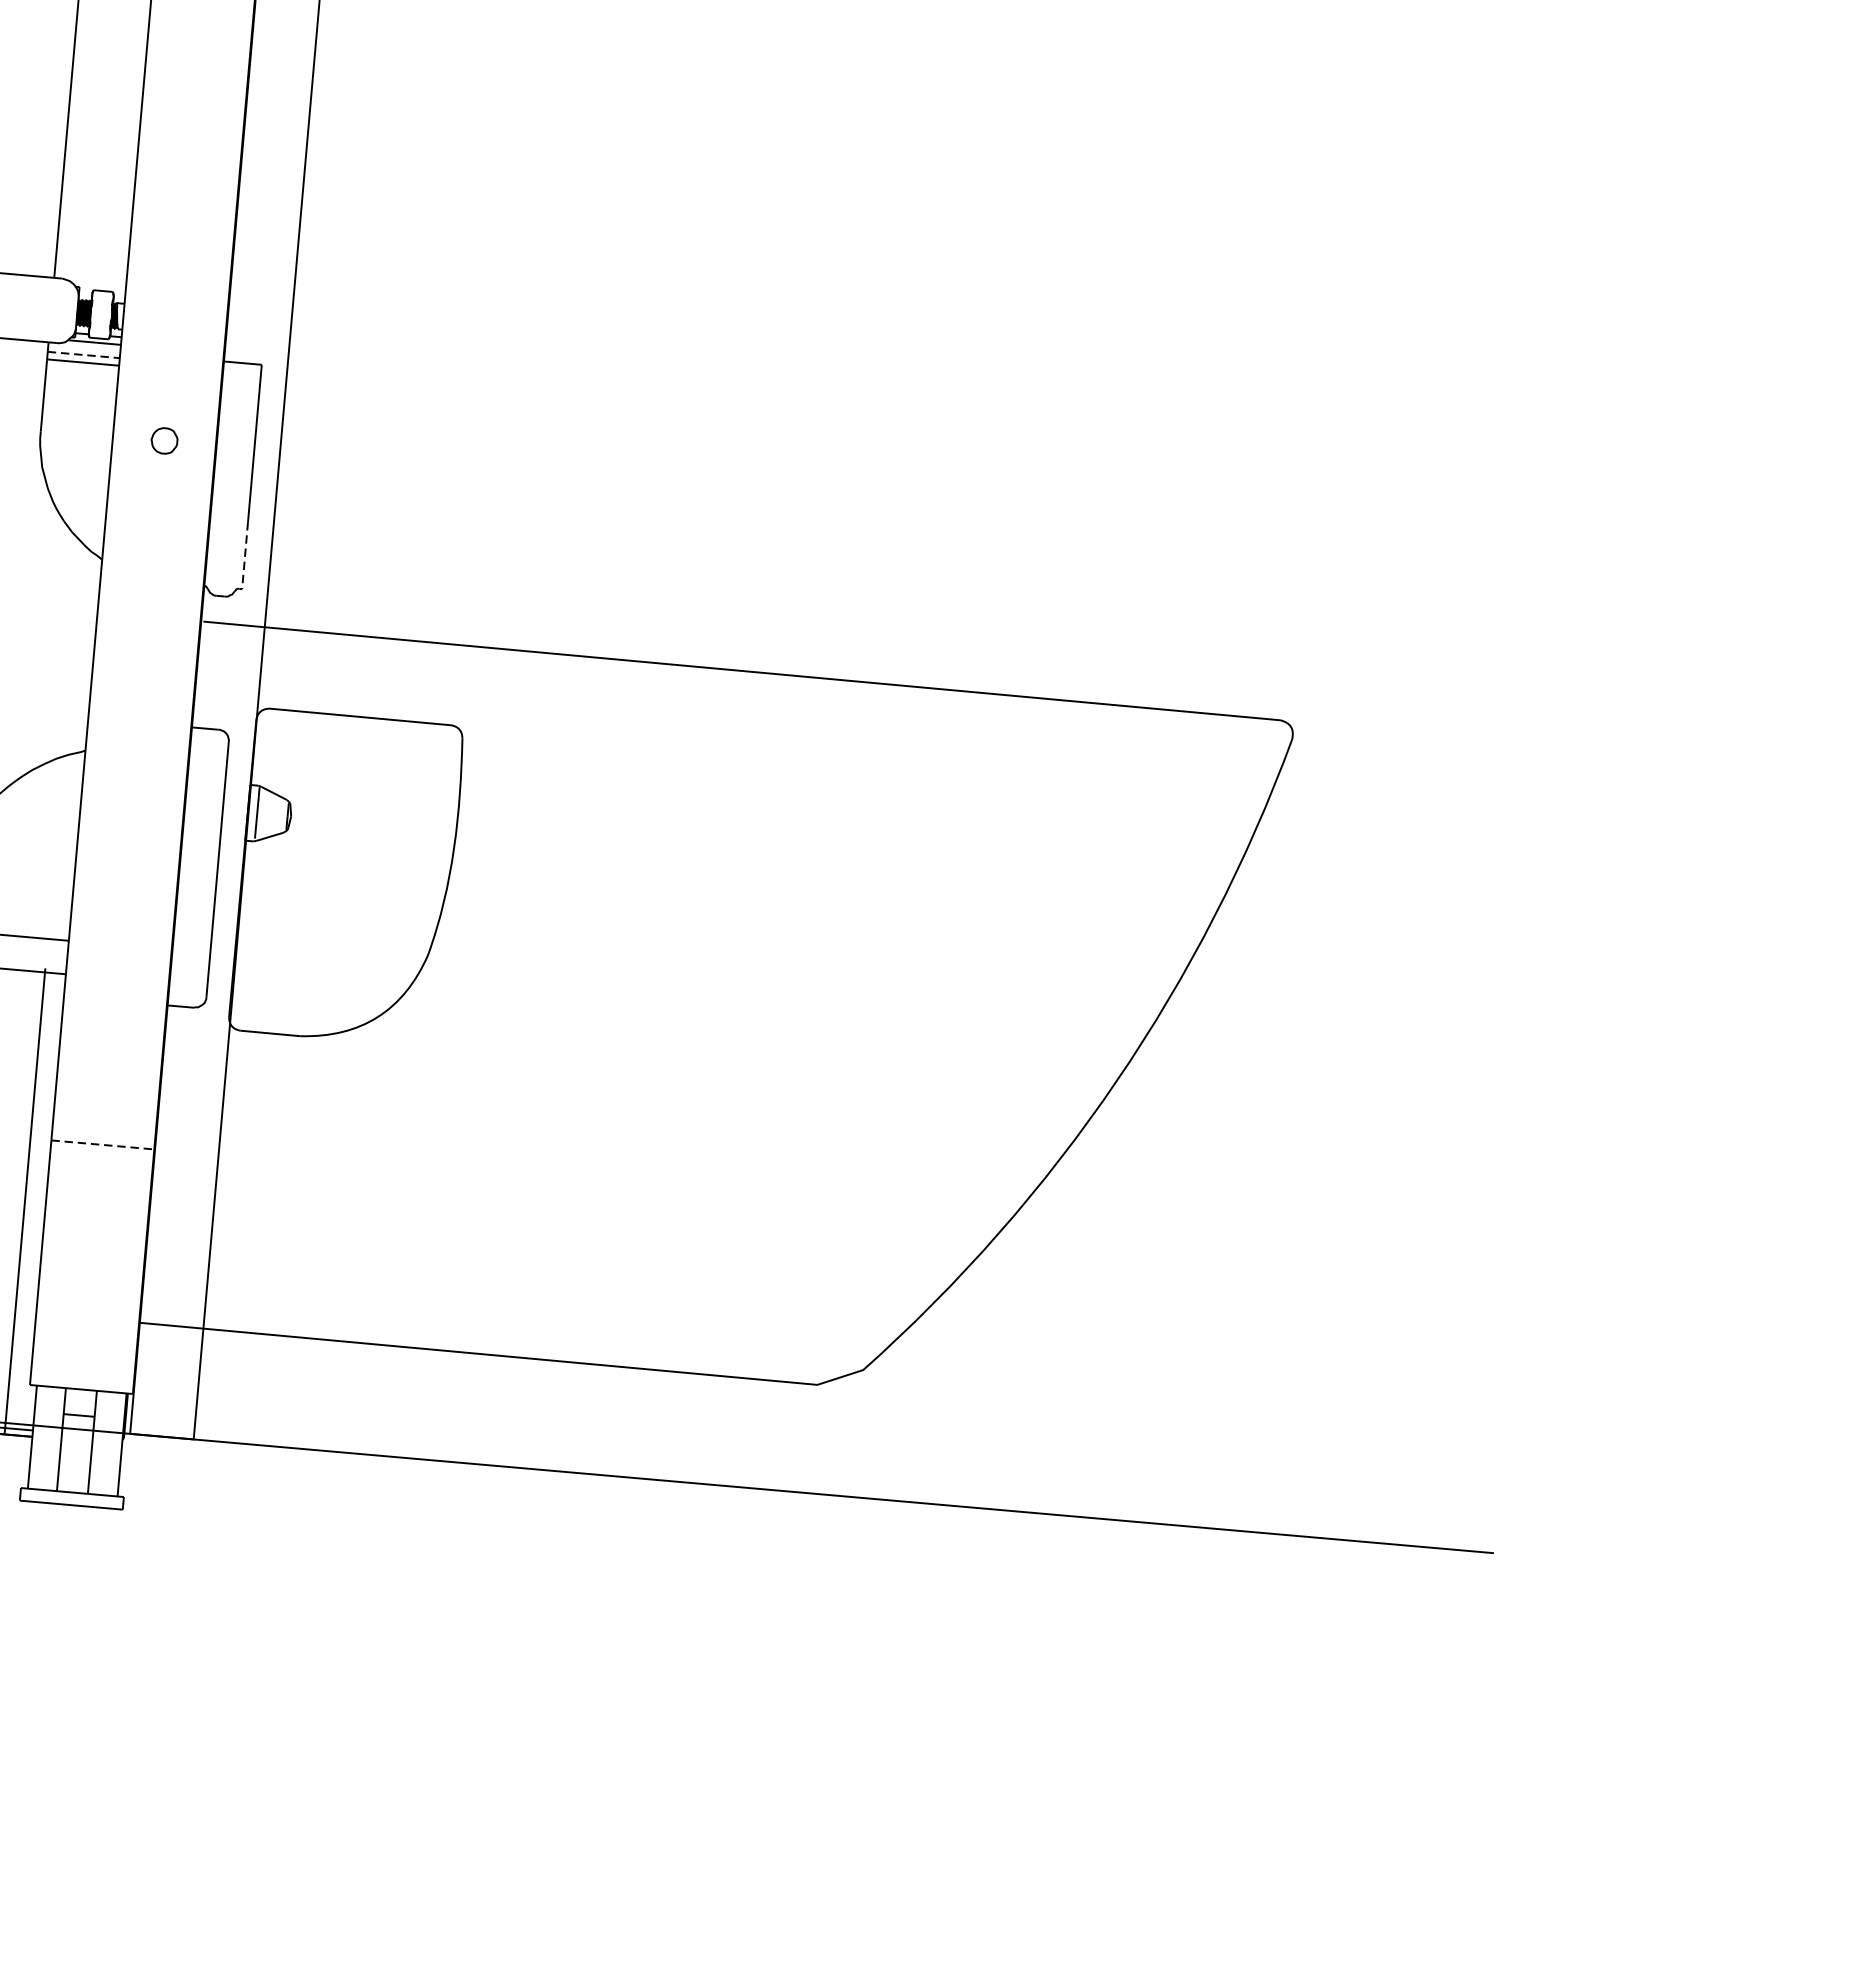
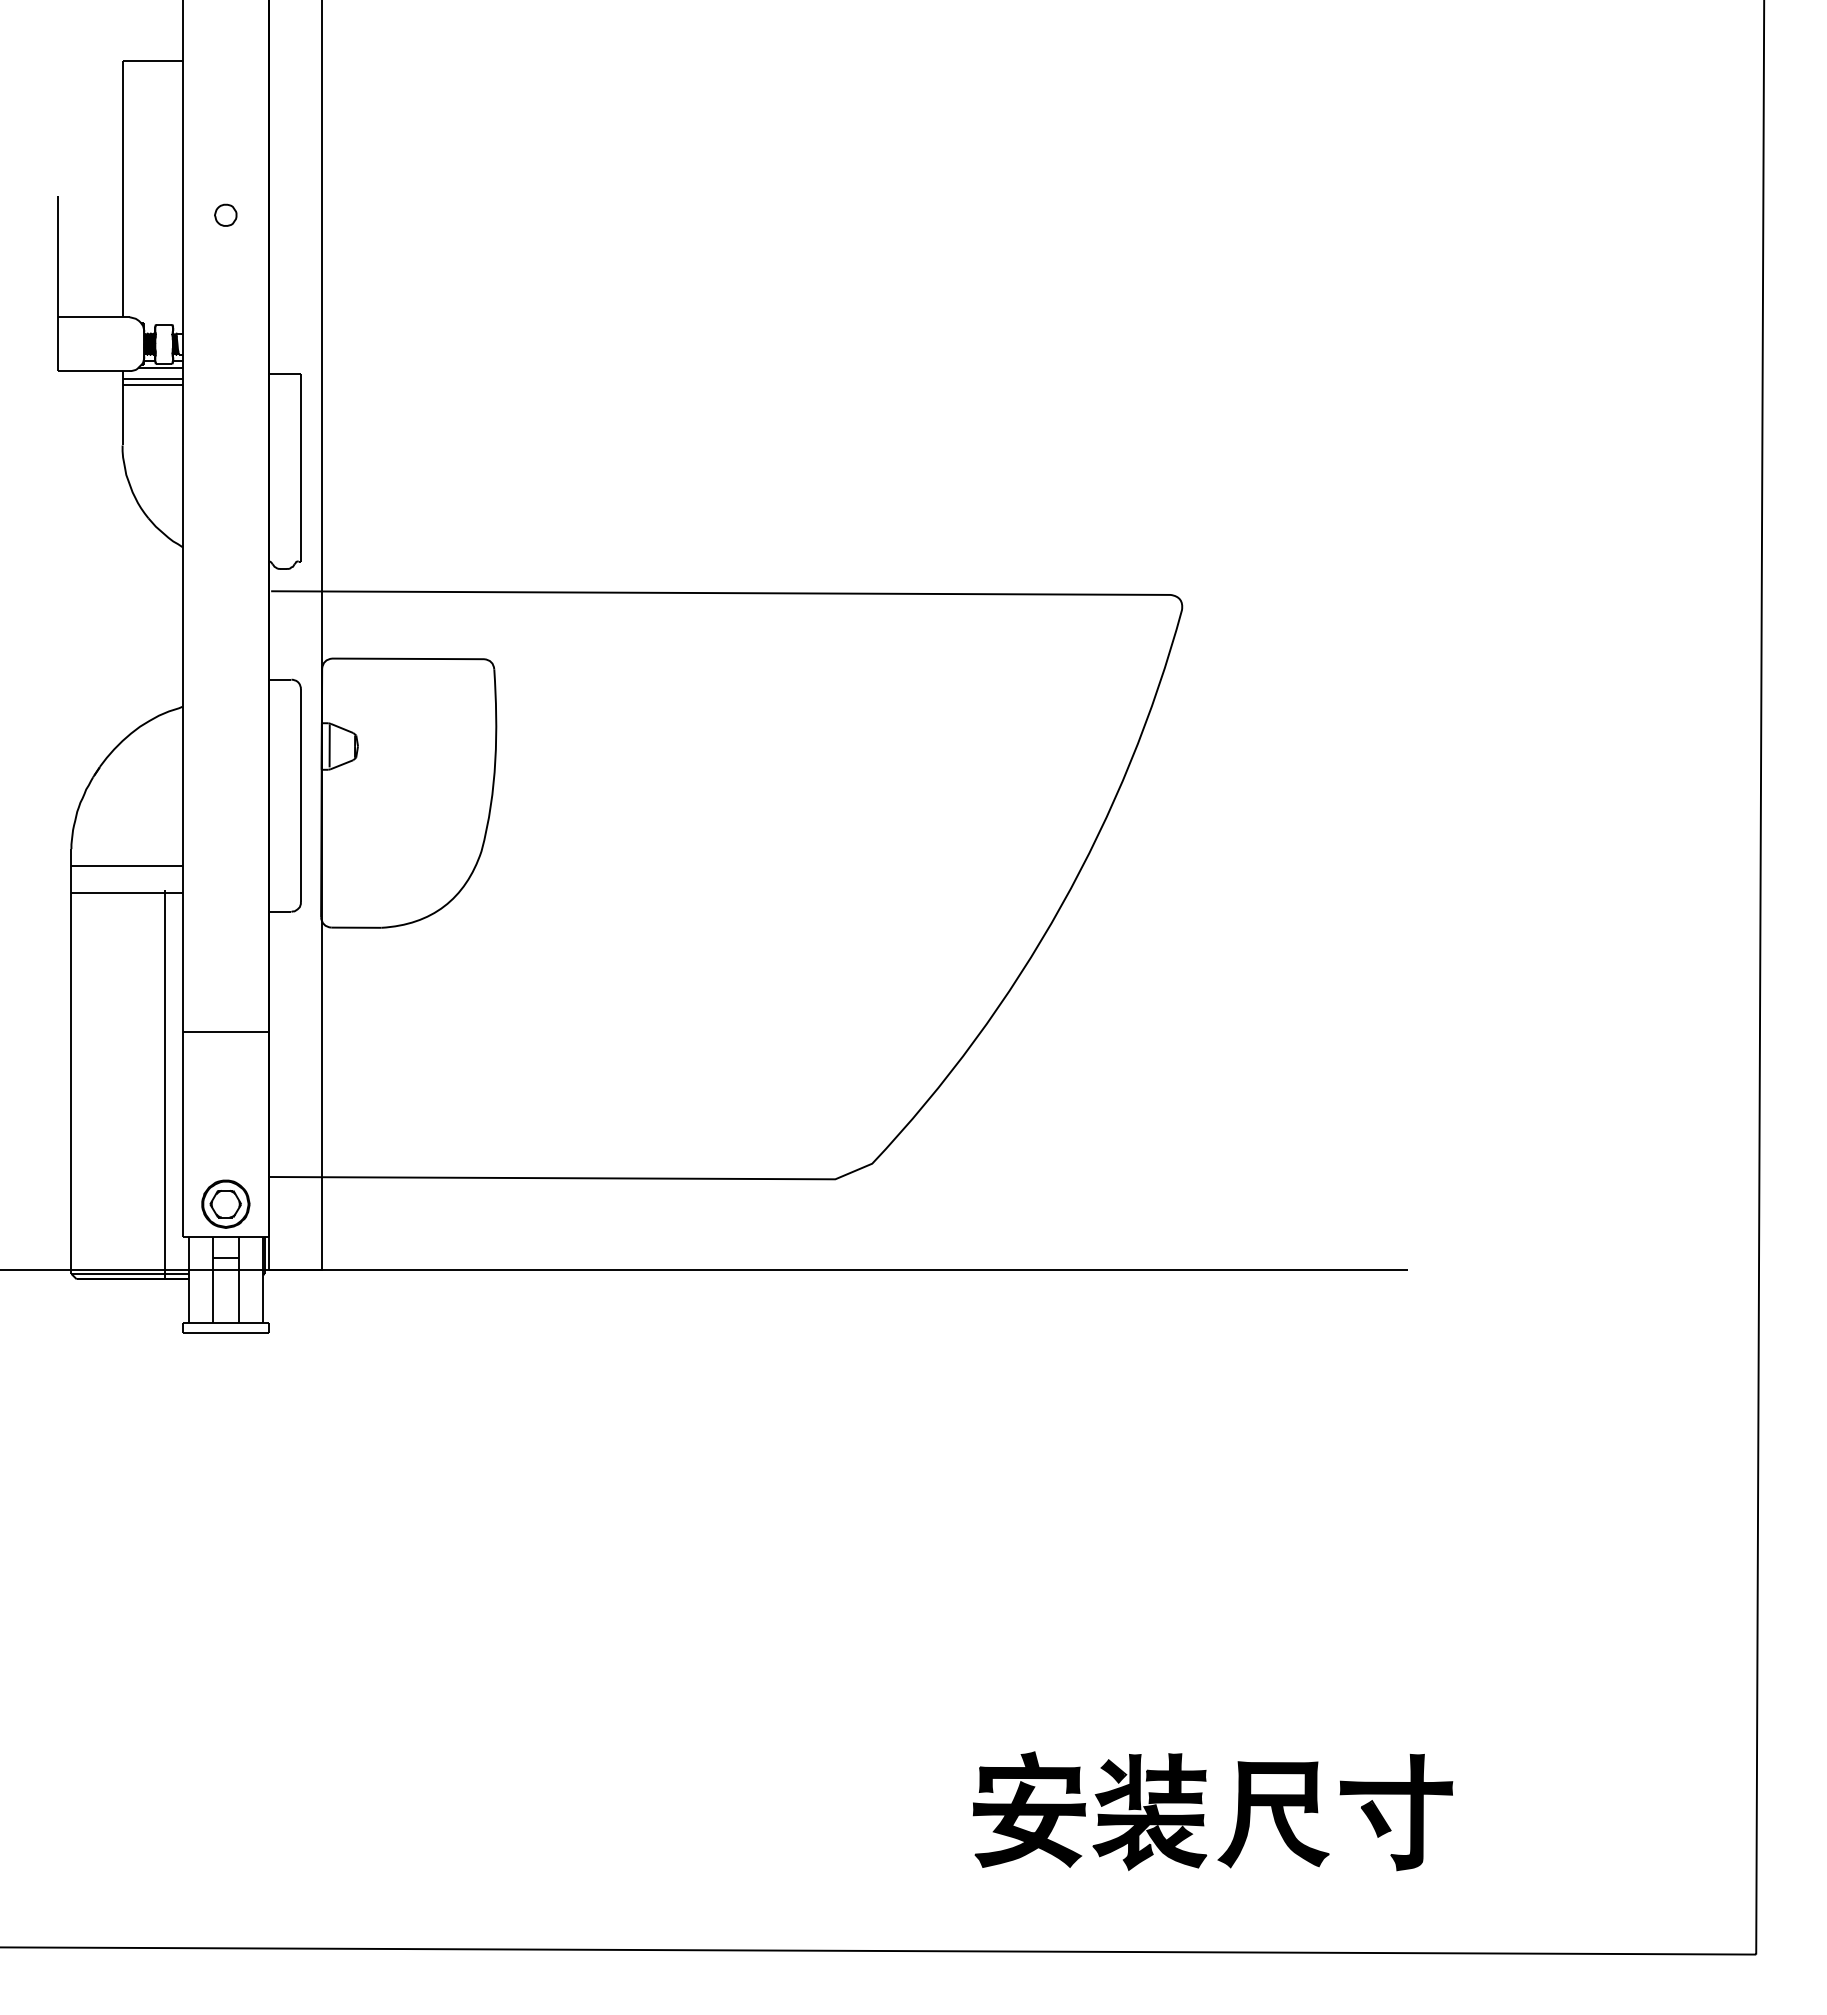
line: (84, 354) -> (153, 378), dashed -> solid
part: (164, 439) -> (225, 214), moved
line: (244, 555) -> (300, 533), dashed -> solid
line: (102, 1145) -> (225, 1032), dashed -> solid
part: (84, 1349) -> (225, 1203), added

